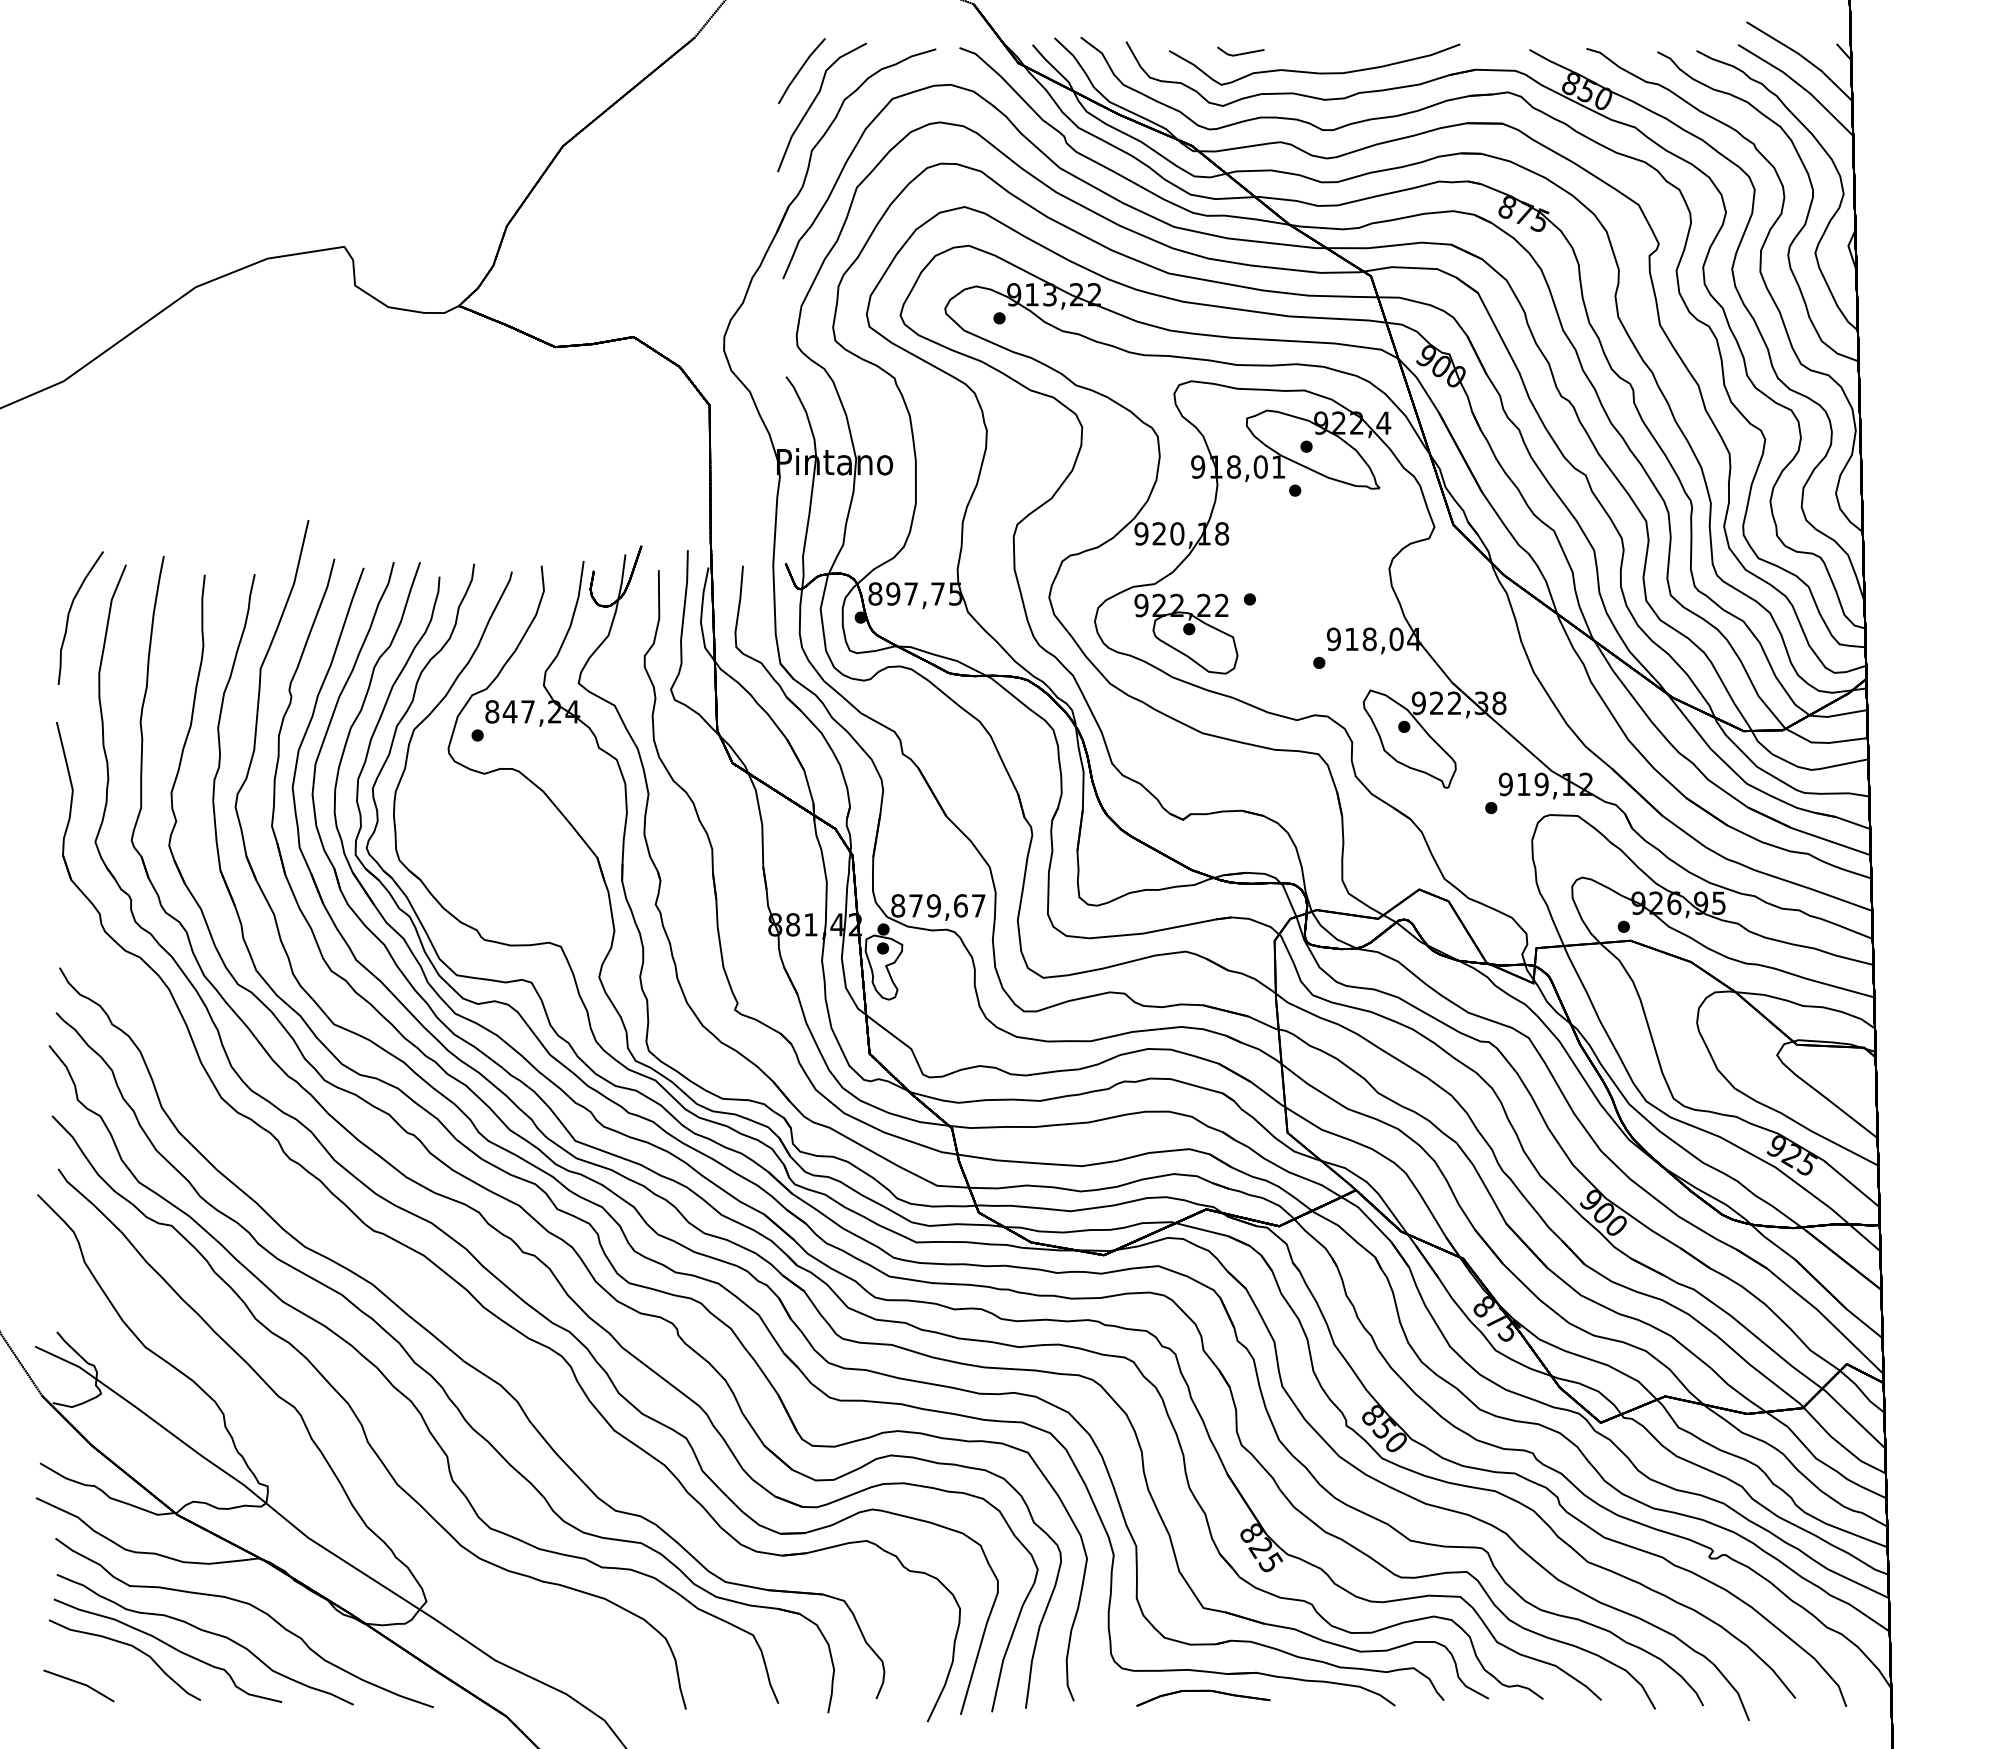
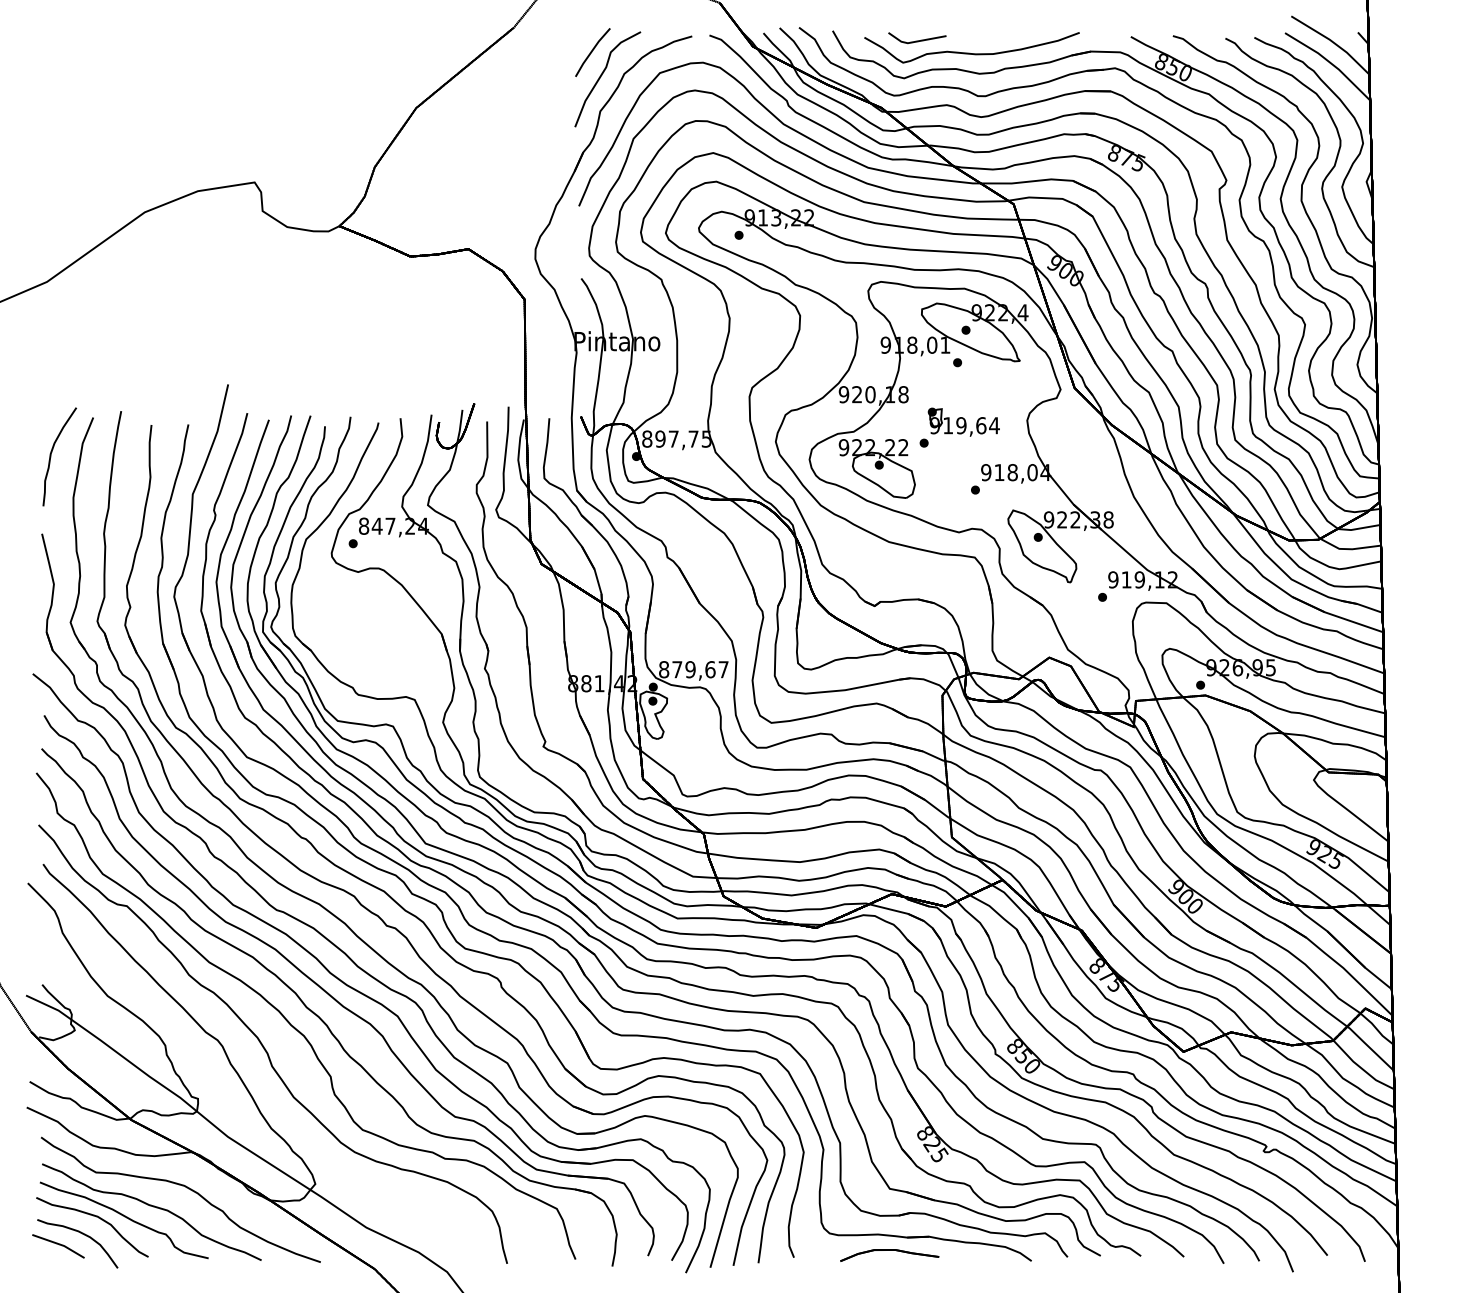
part: (1240, 51) -> (917, 38), size x1.67
part: (1303, 570) -> (963, 421), added
part: (476, 1335) -> (352, 987), added

